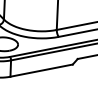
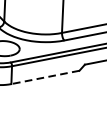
line: (41, 70) -> (45, 77), solid -> dashed

